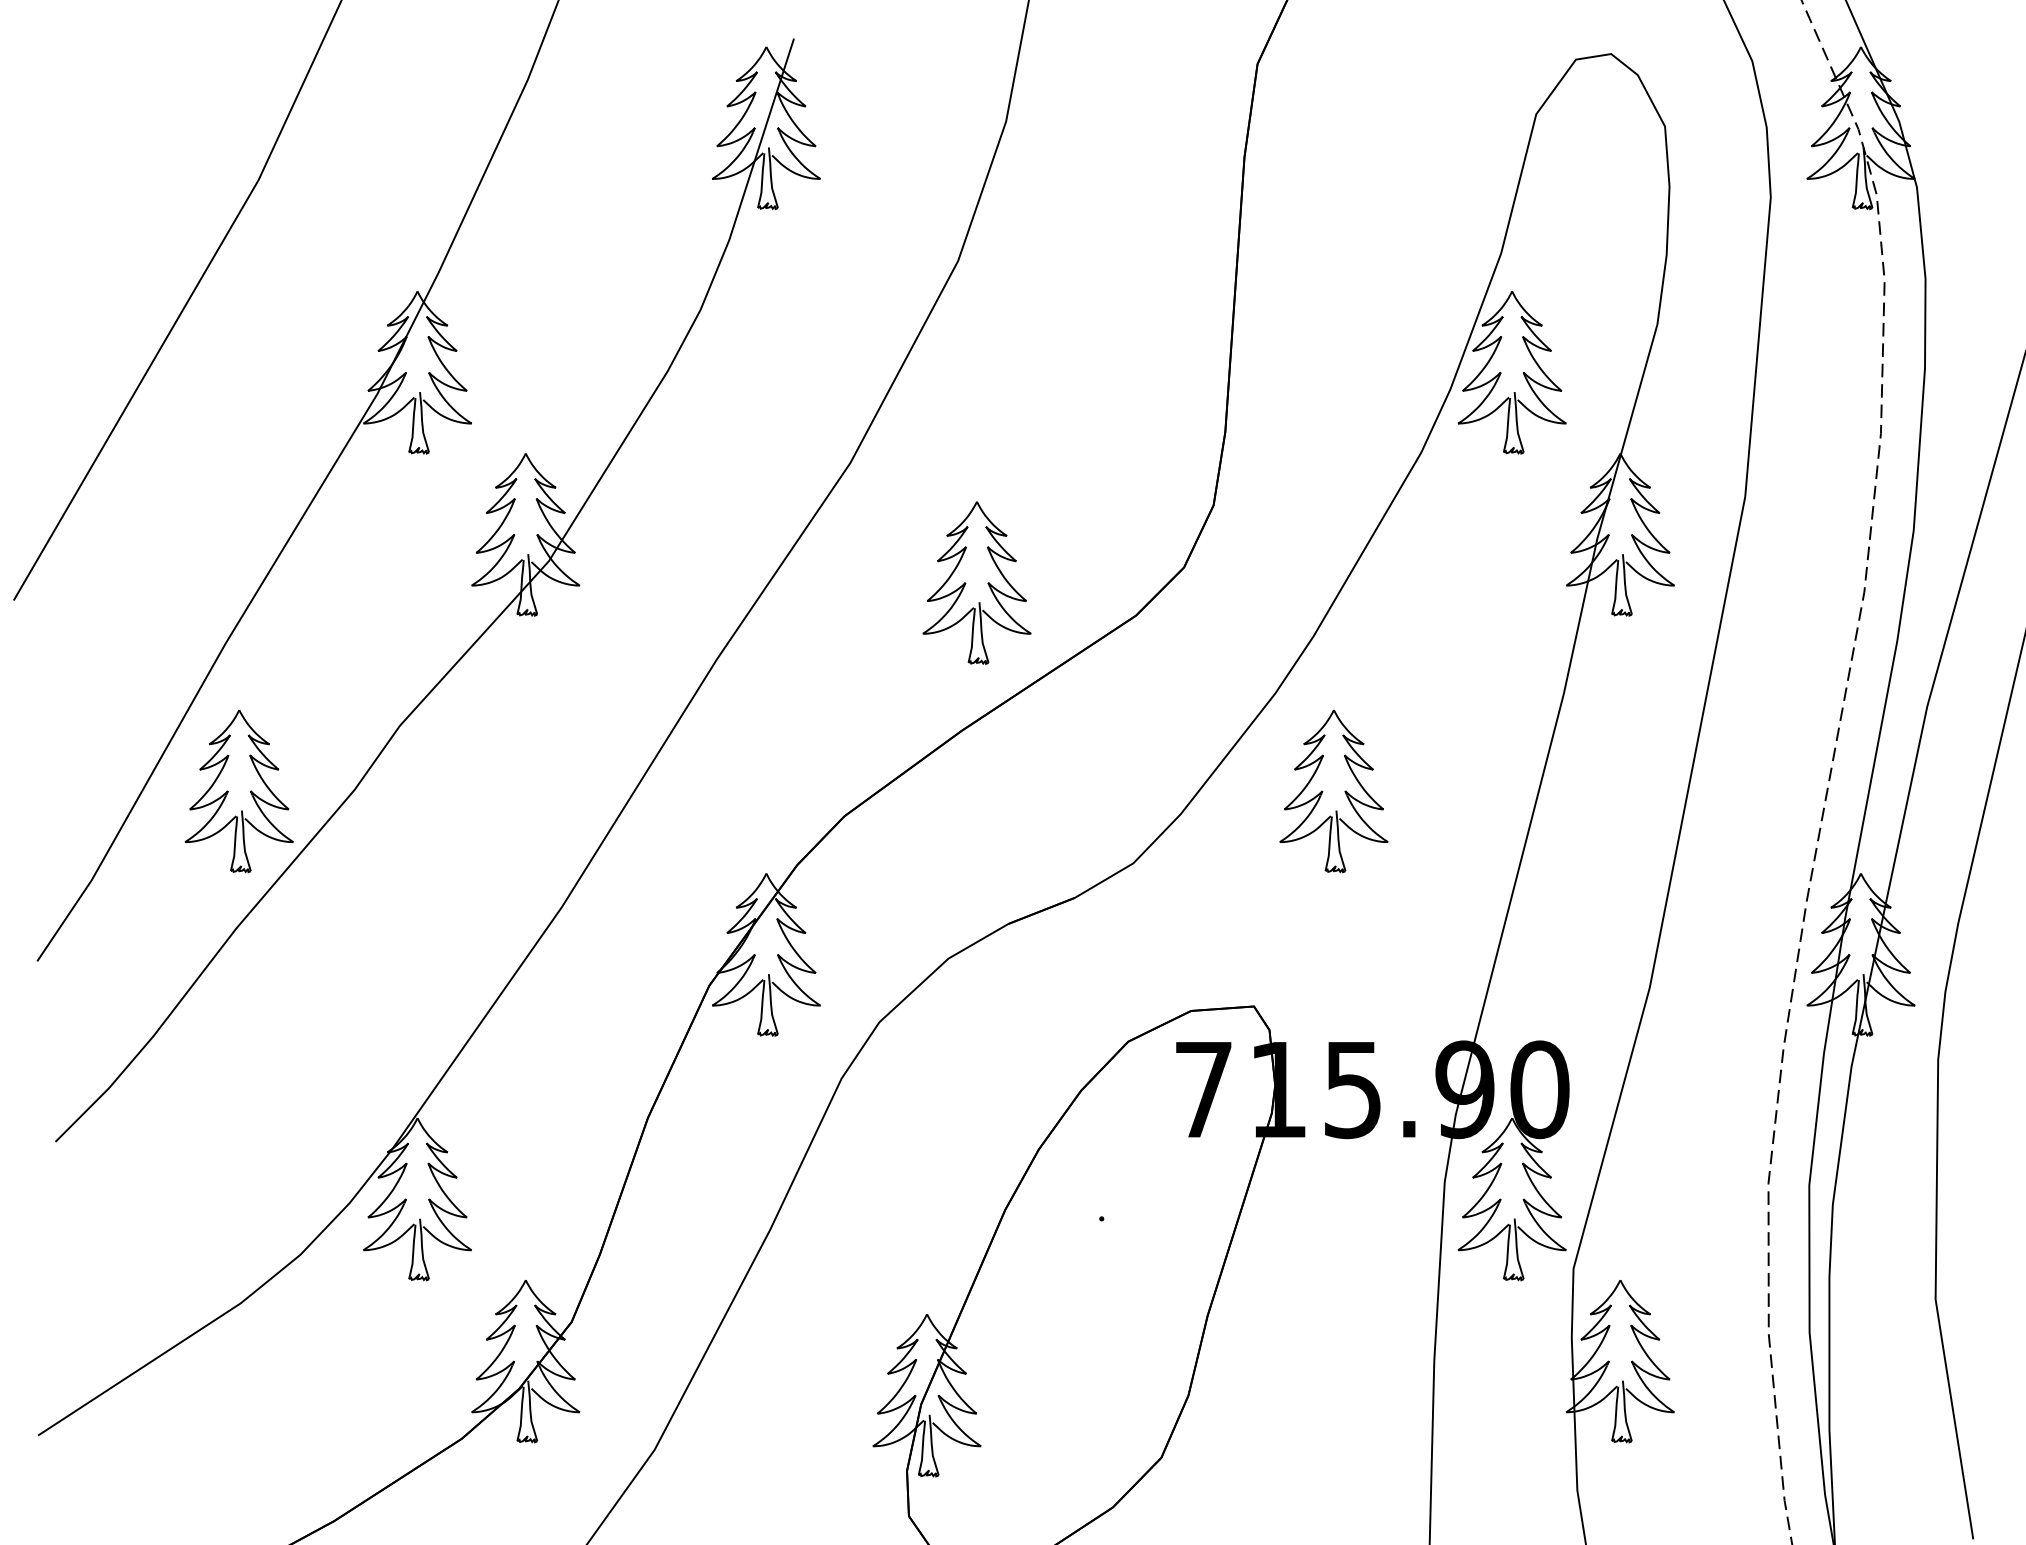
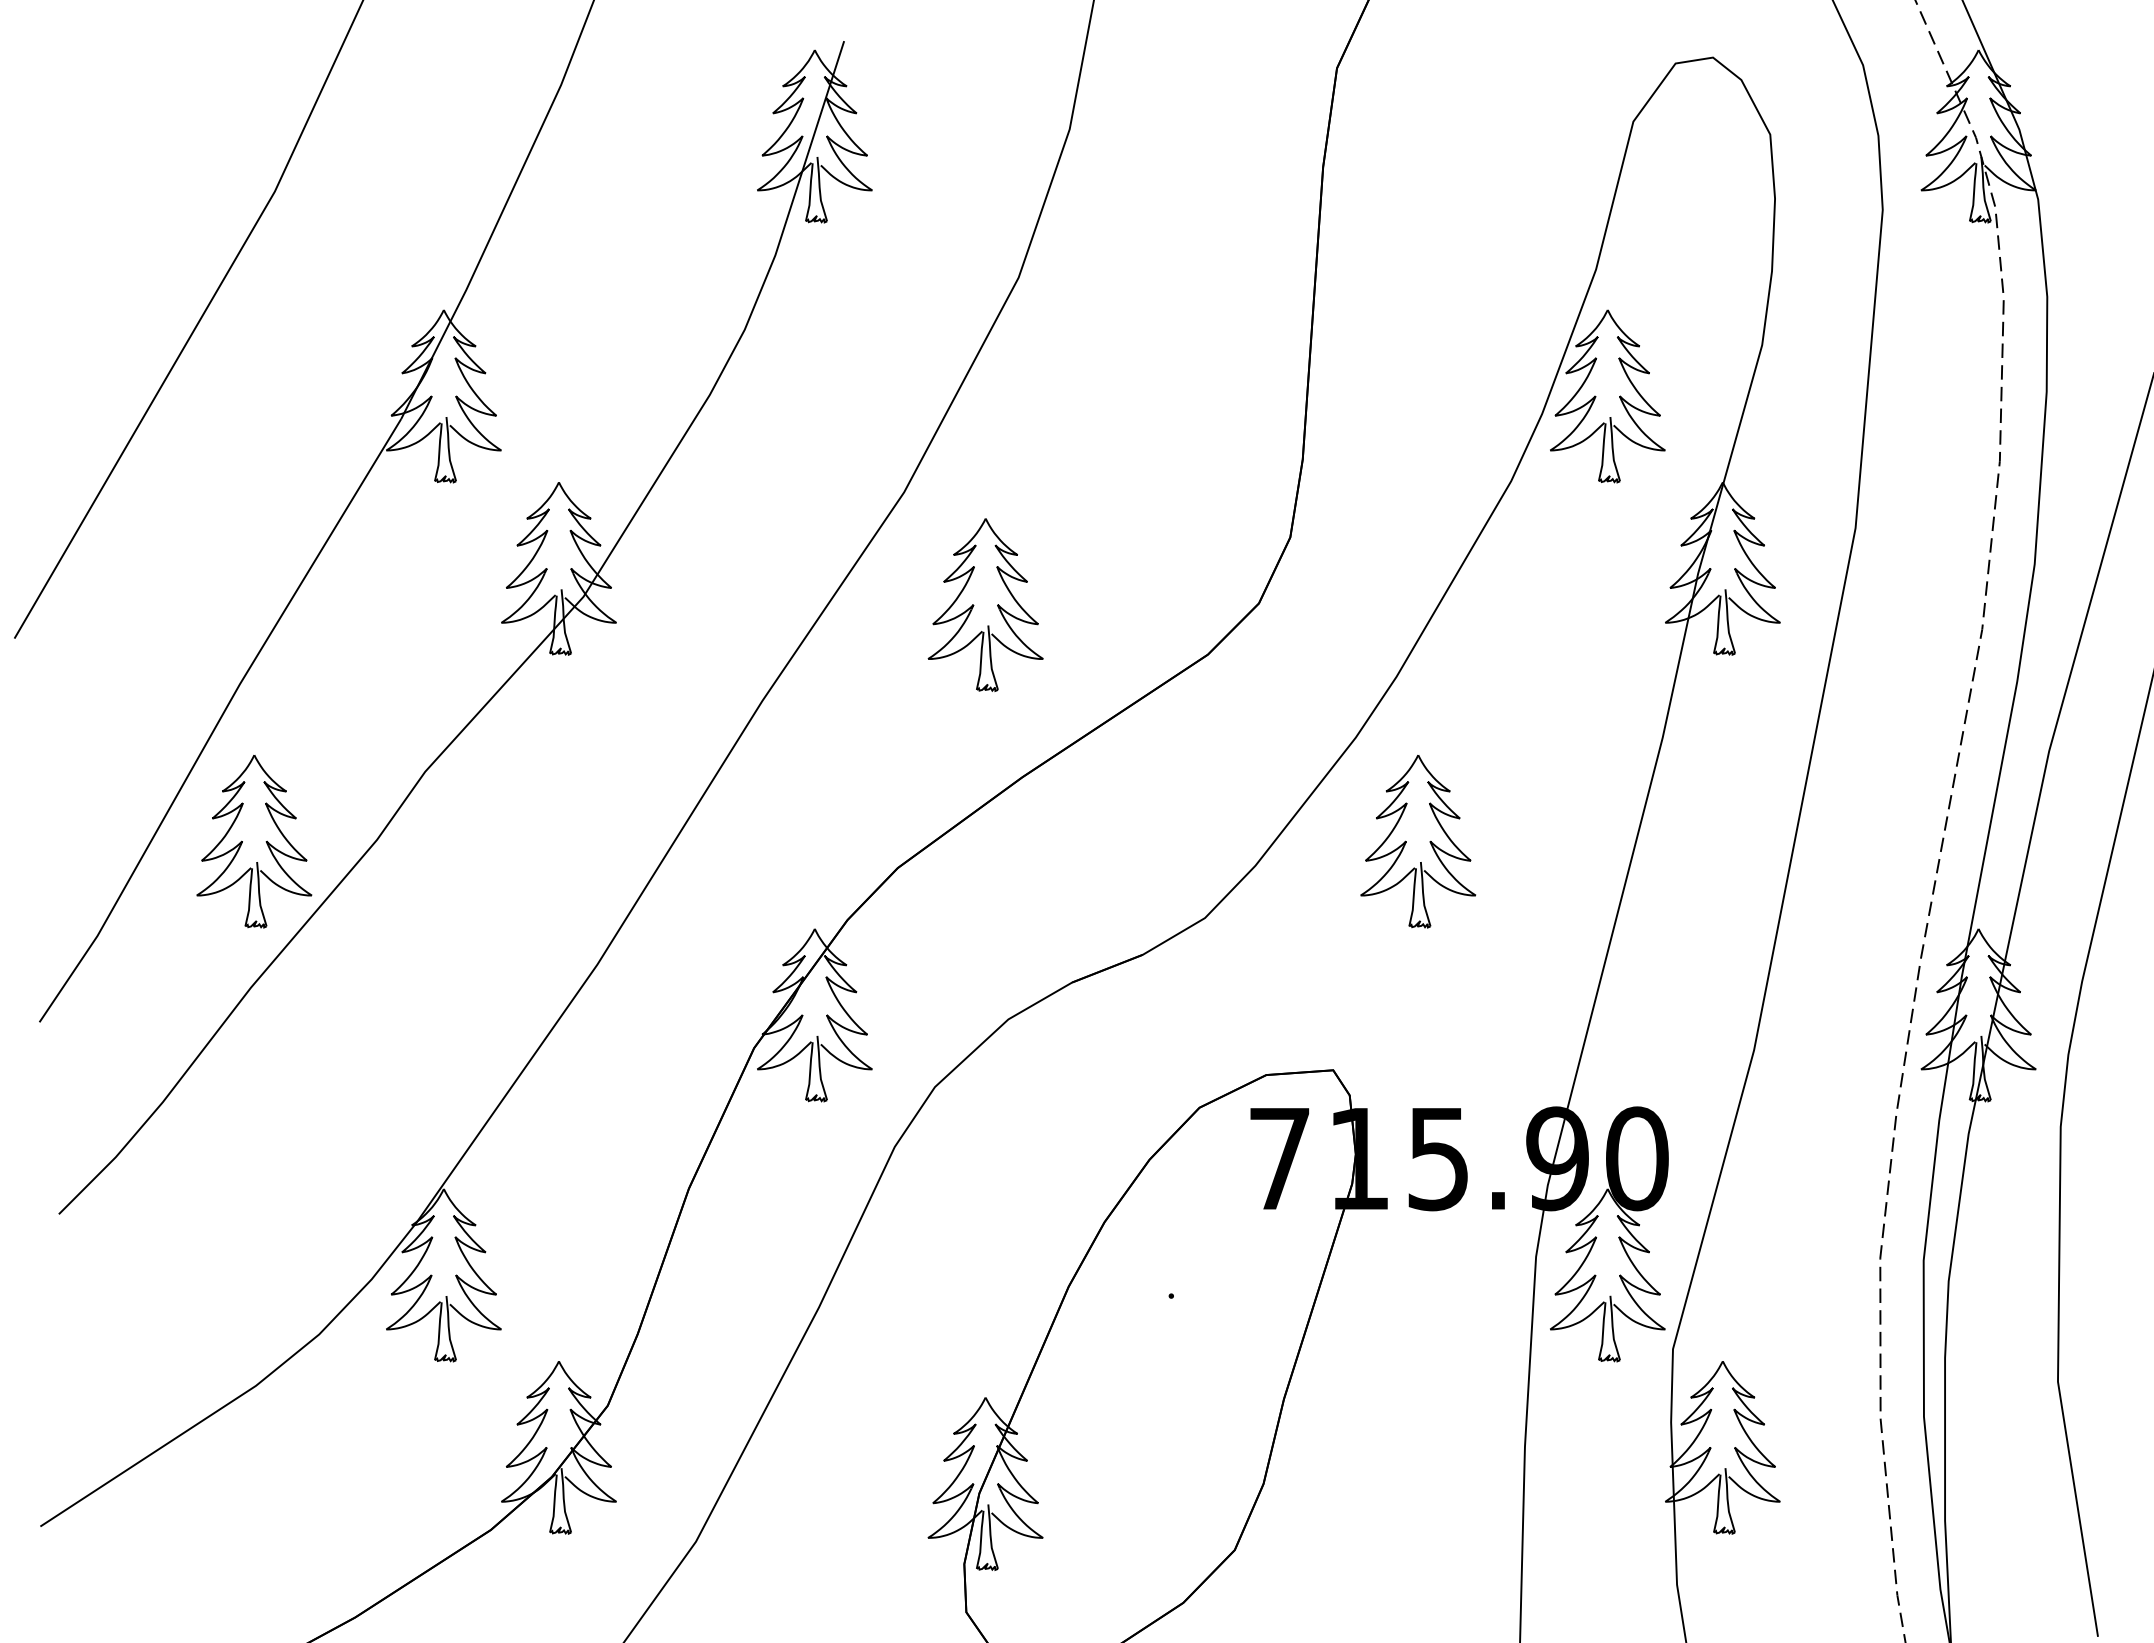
part: (976, 582) -> (985, 604), moved

